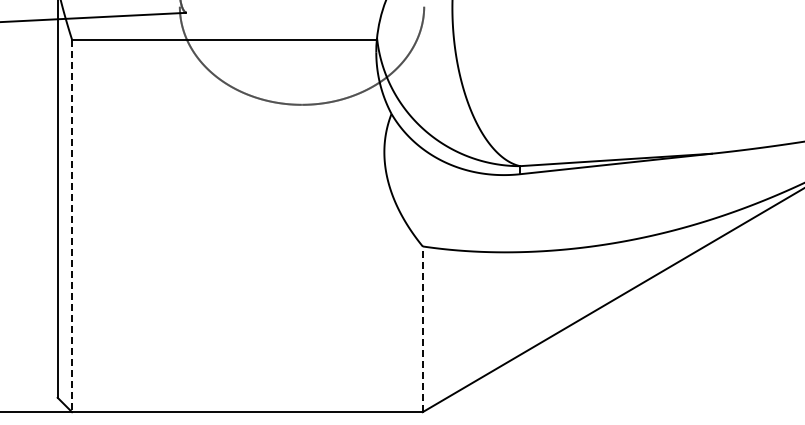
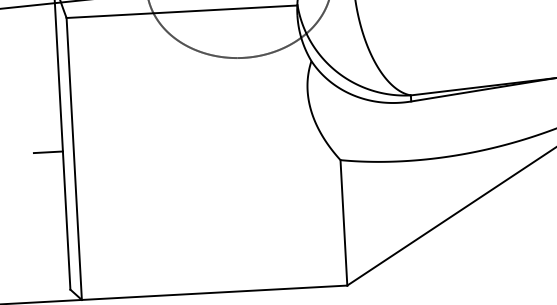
line: (38, 215) -> (48, 152), added
line: (72, 226) -> (74, 159), dashed -> solid
line: (422, 329) -> (343, 223), dashed -> solid

